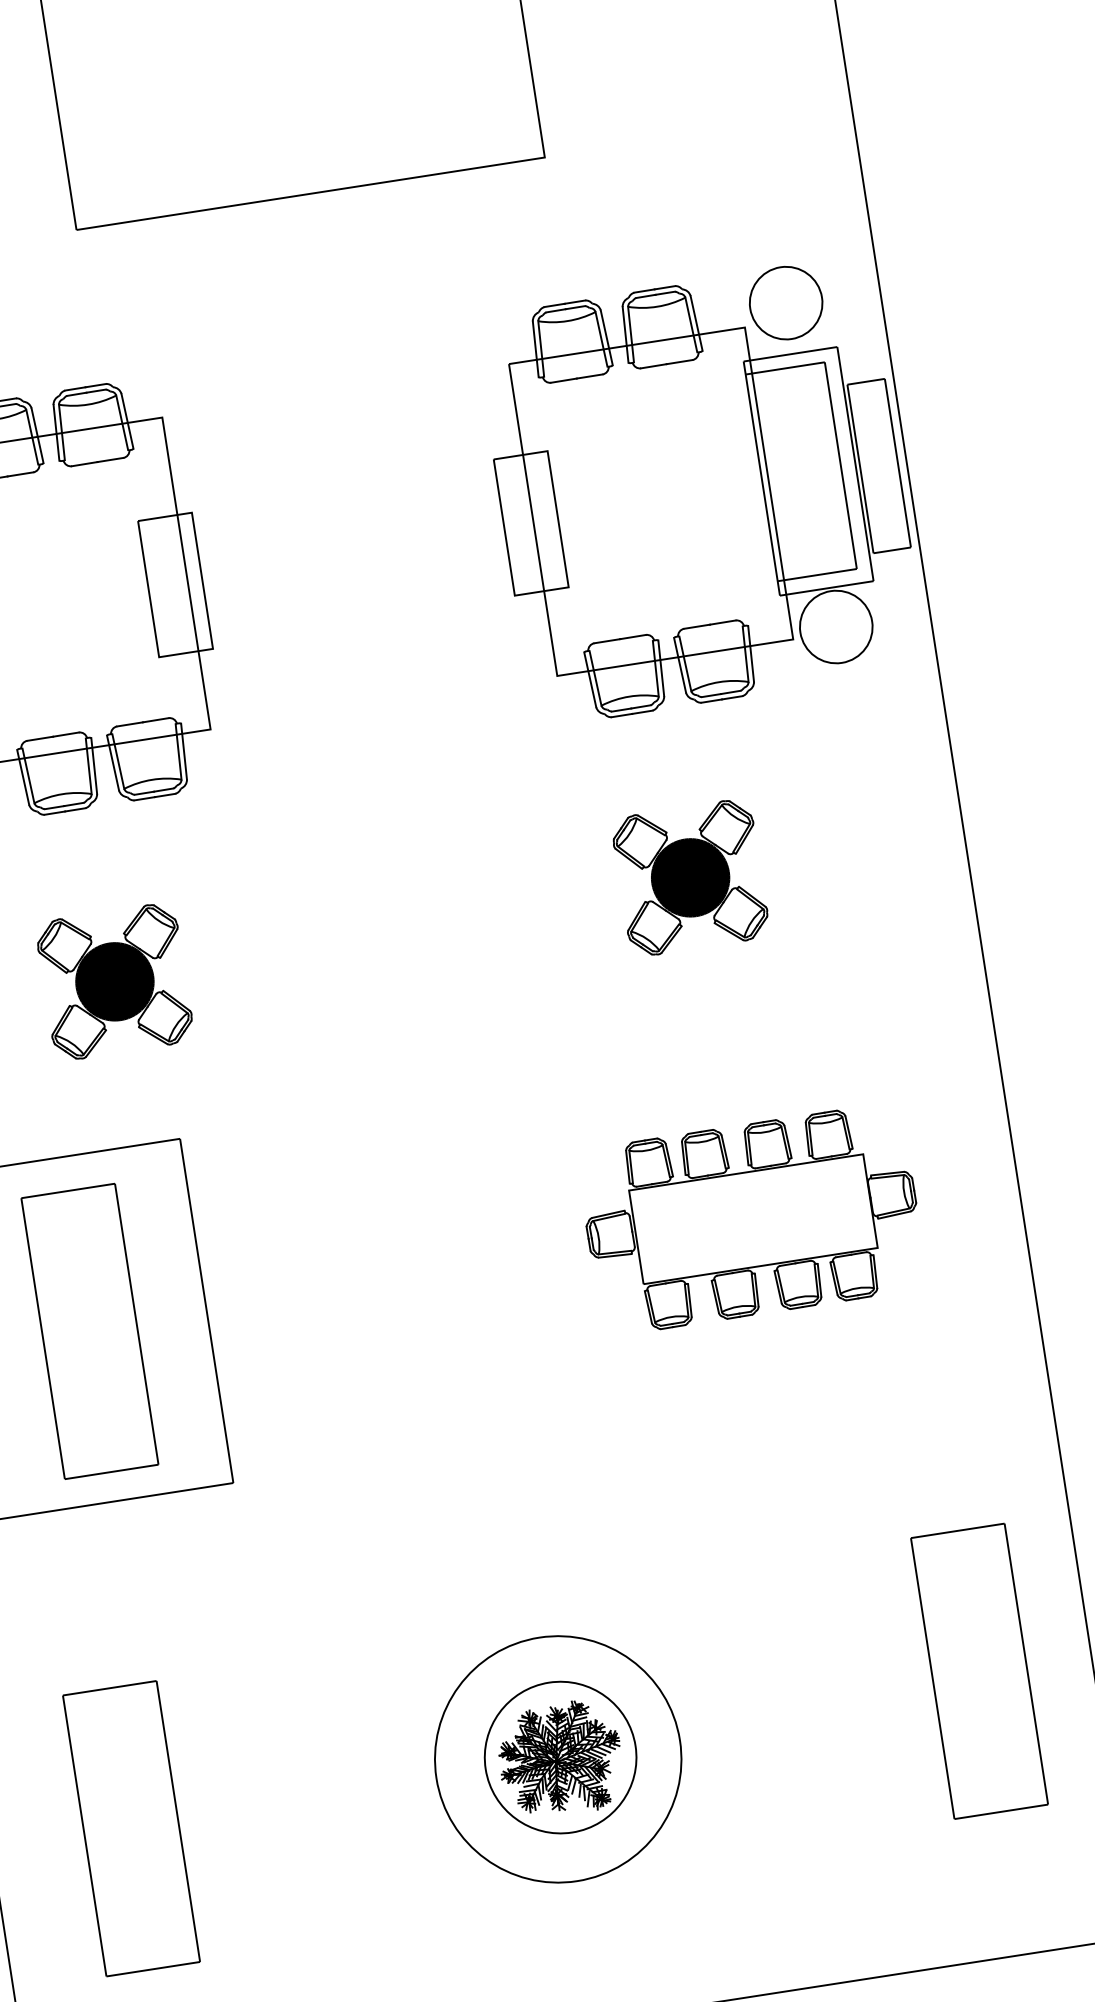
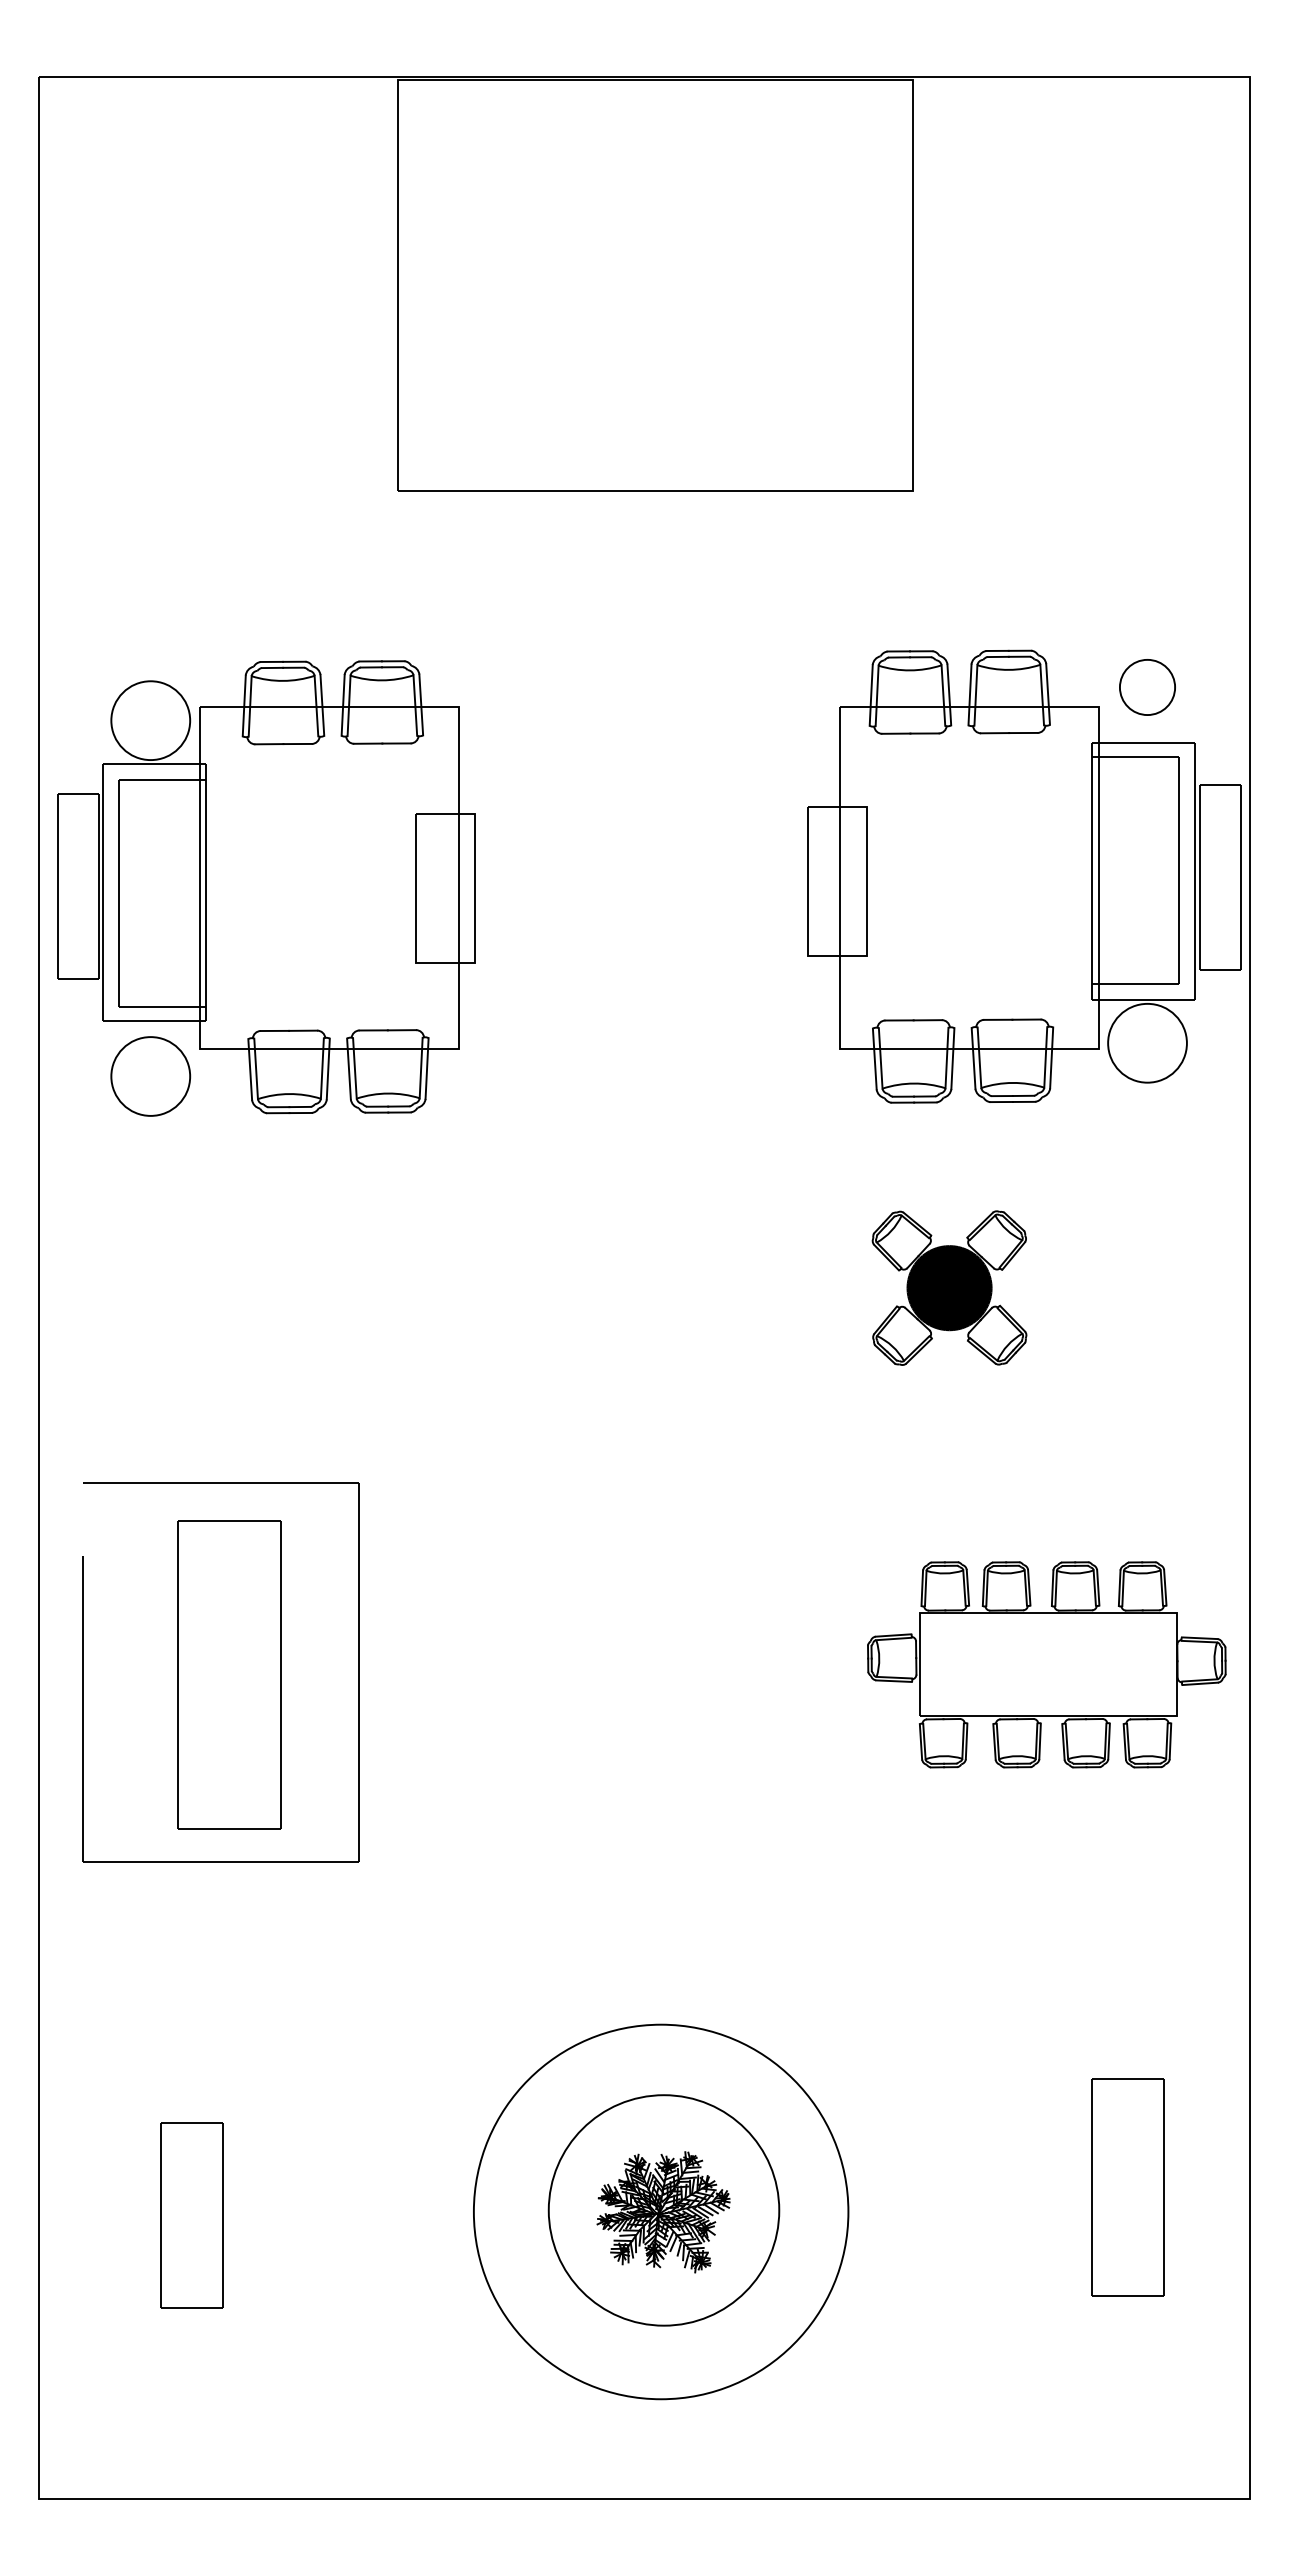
circle: (786, 303) -> (1147, 687), size x0.7
part: (114, 981) -> (314, 1303), removed
part: (751, 1219) -> (1046, 1664), moved
part: (979, 1671) -> (1127, 2187), size x0.7
circle: (560, 1757) -> (663, 2210), size x1.4
circle: (557, 1759) -> (660, 2211), size x1.4
part: (131, 1828) -> (191, 2215), size x0.6

